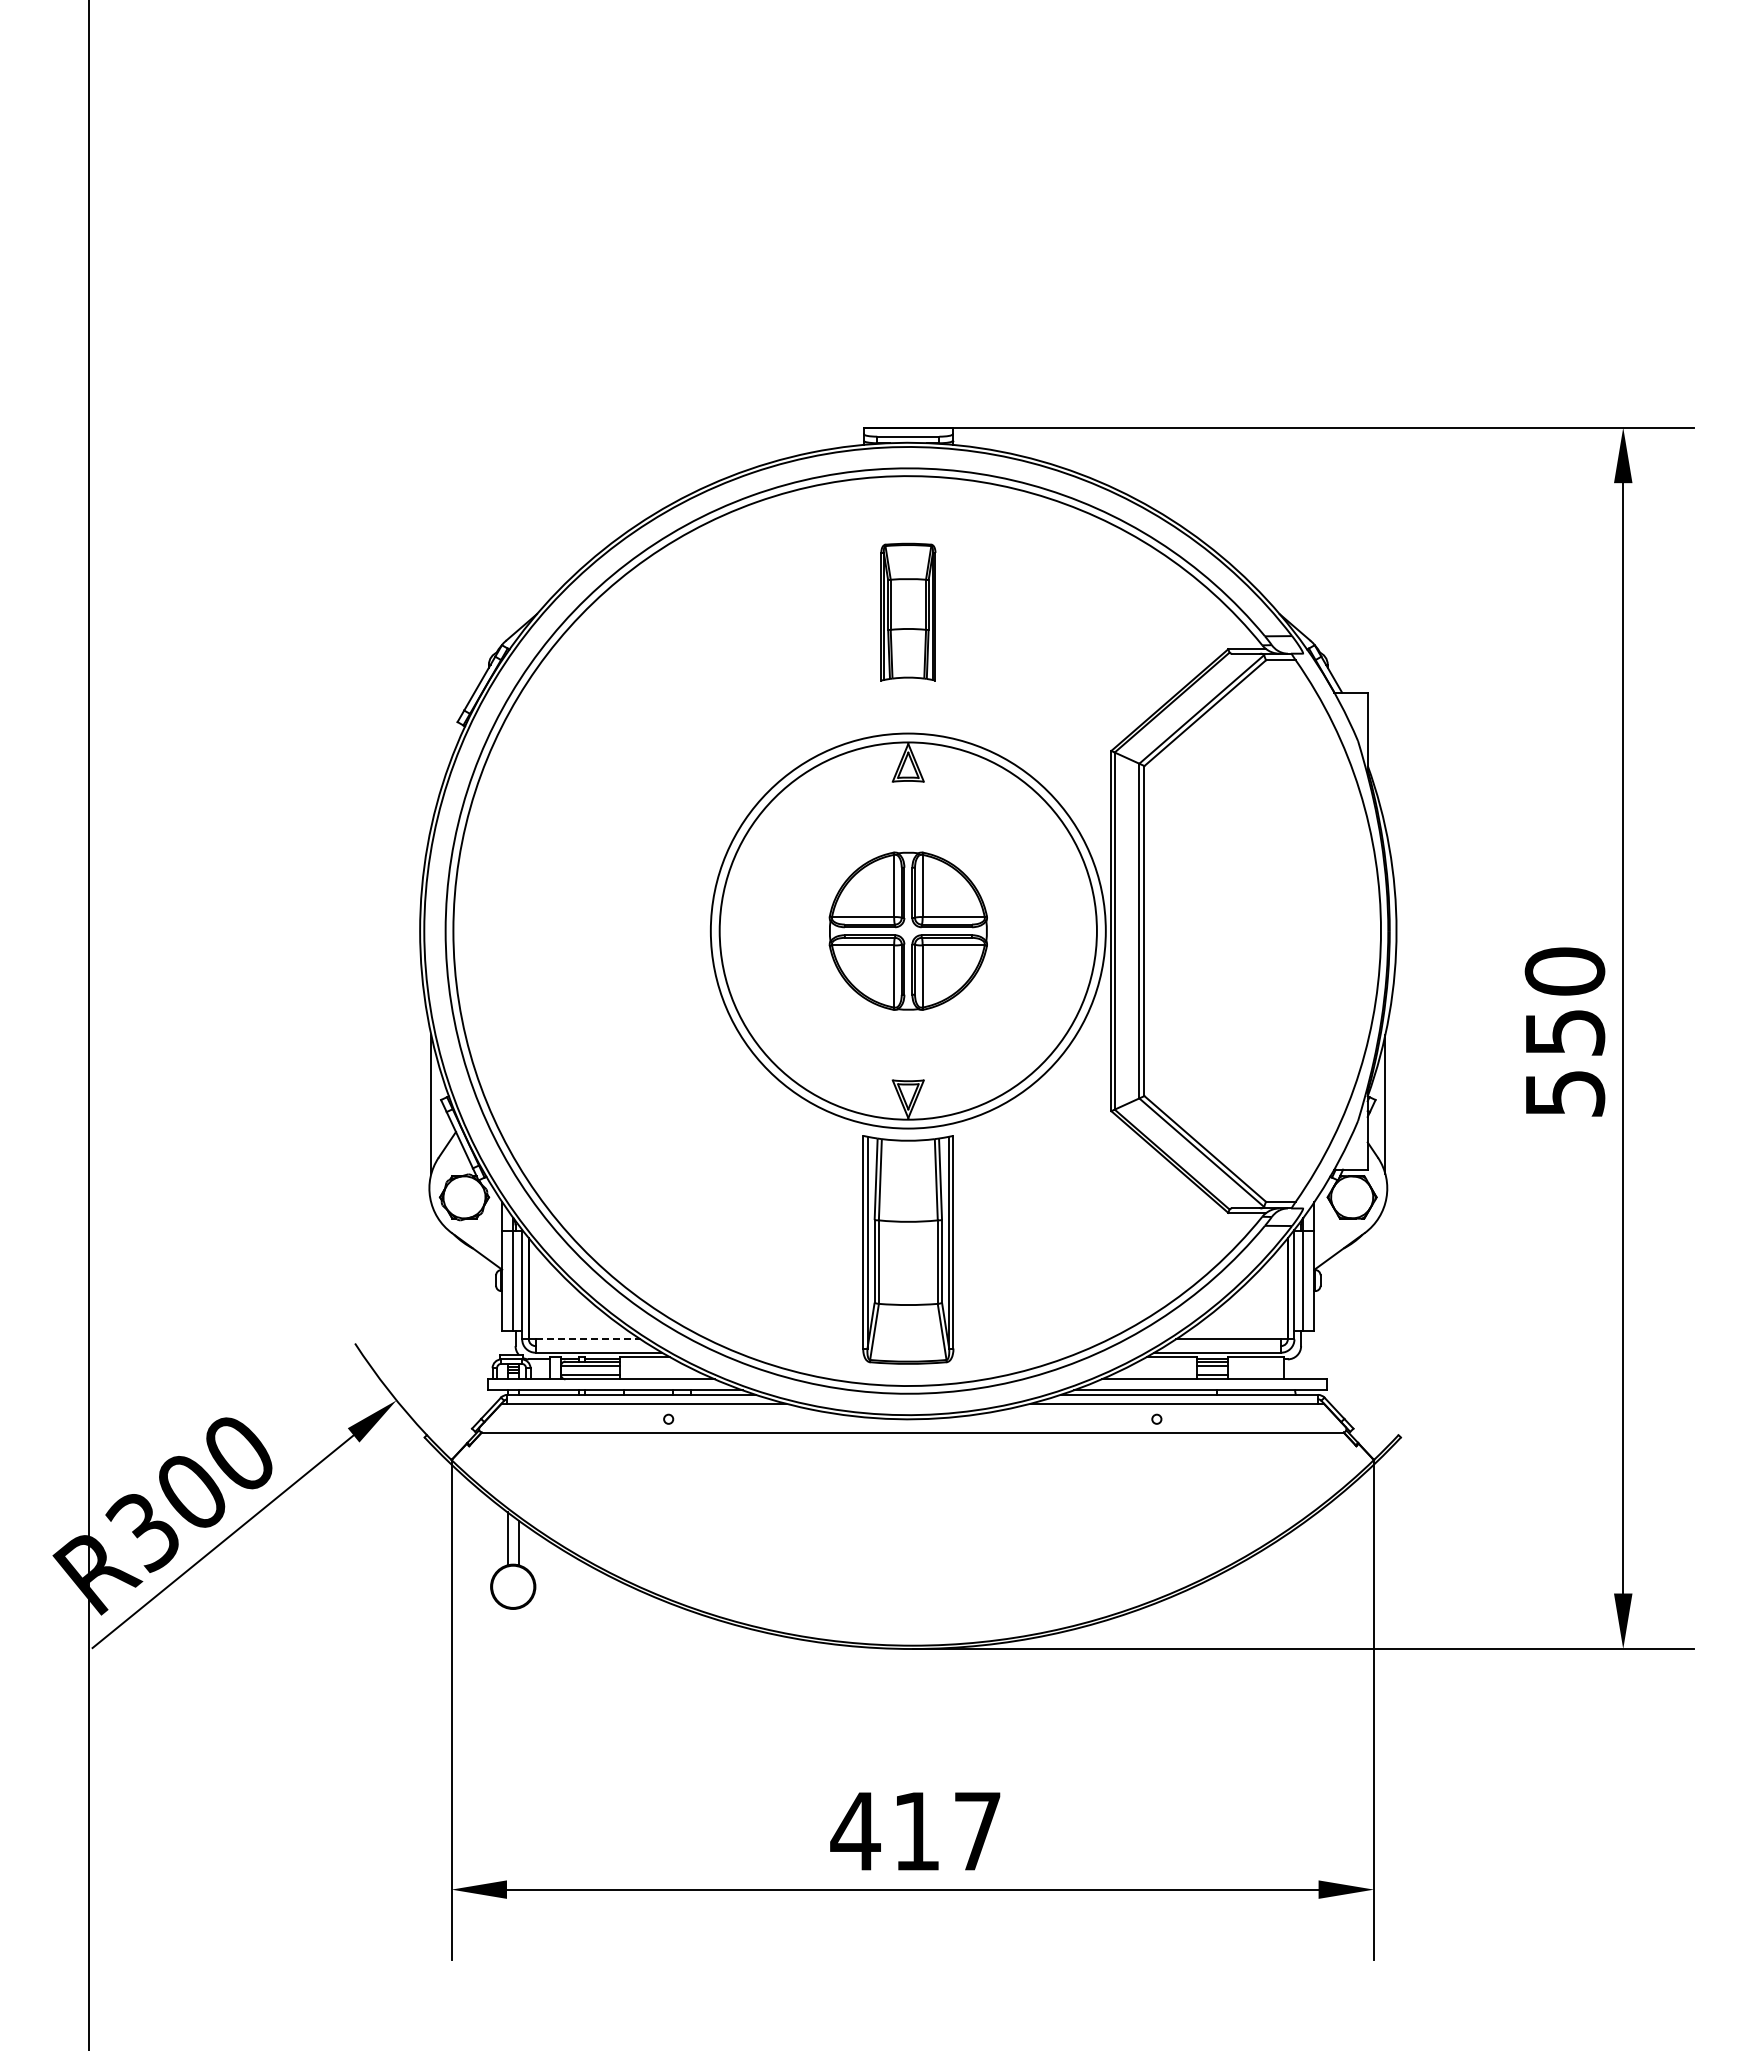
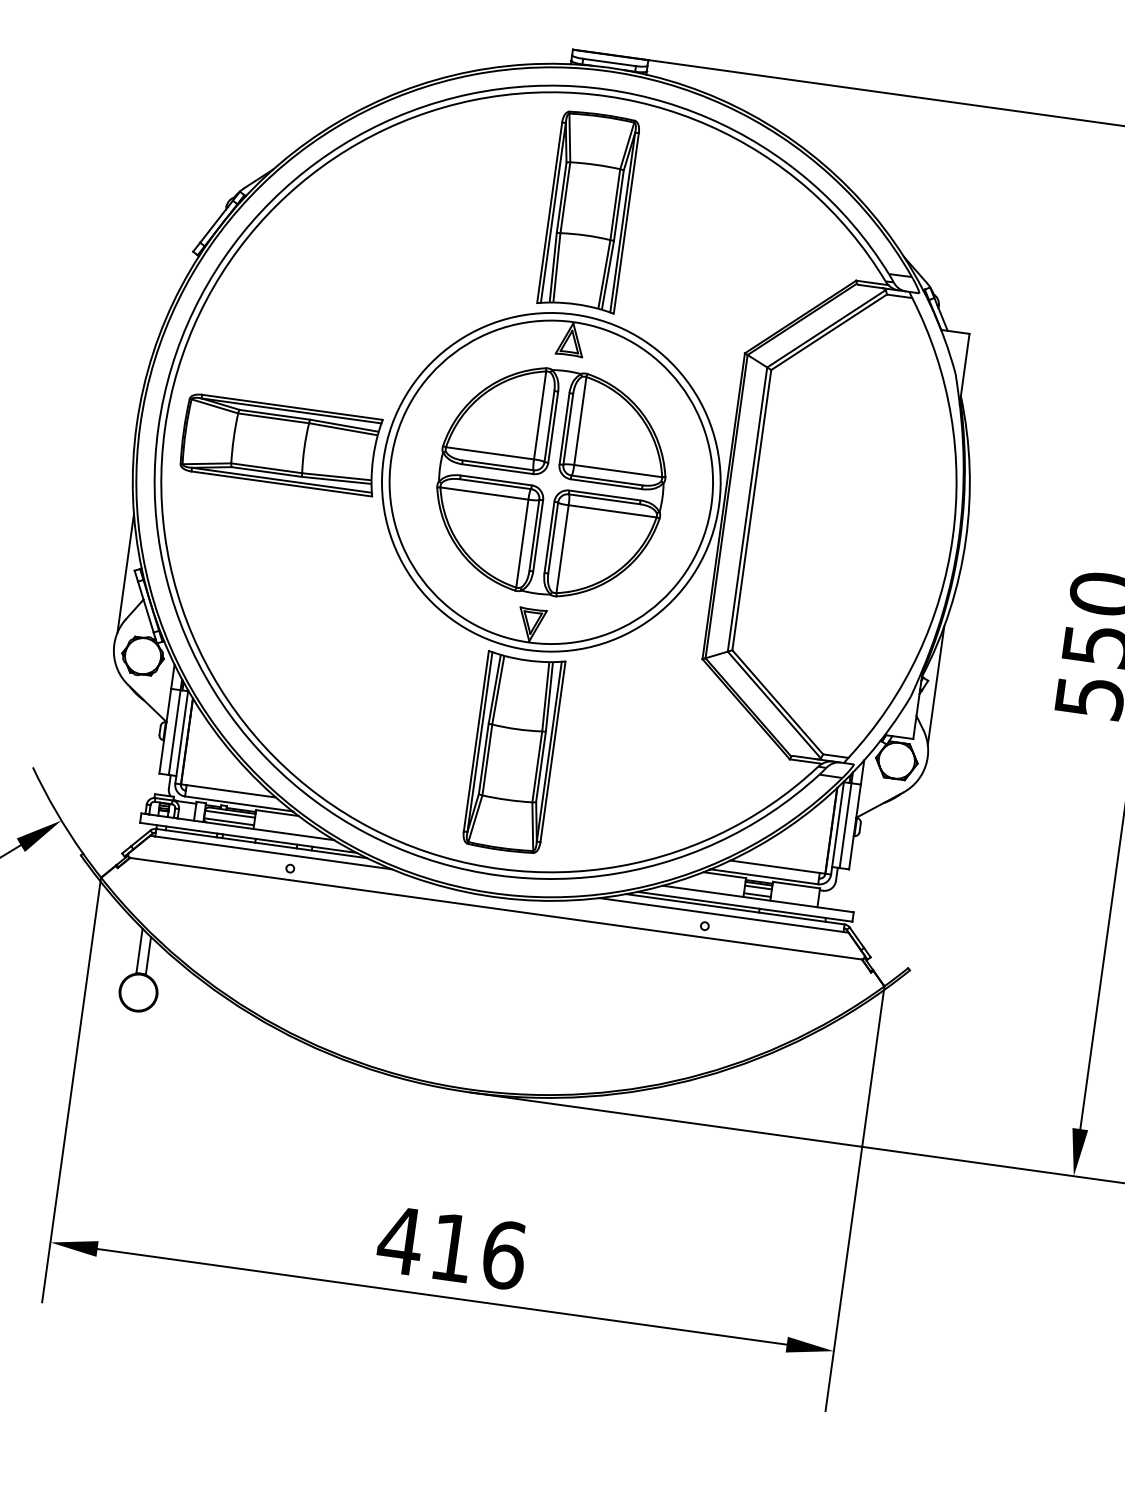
part: (908, 611) -> (589, 210), size x1.67
part: (589, 931) -> (280, 445), added
part: (908, 931) -> (551, 482), size x1.67
line: (588, 1339) -> (231, 791), dashed -> solid
text: (978, 1831) -> (504, 1255), 417 -> 416

